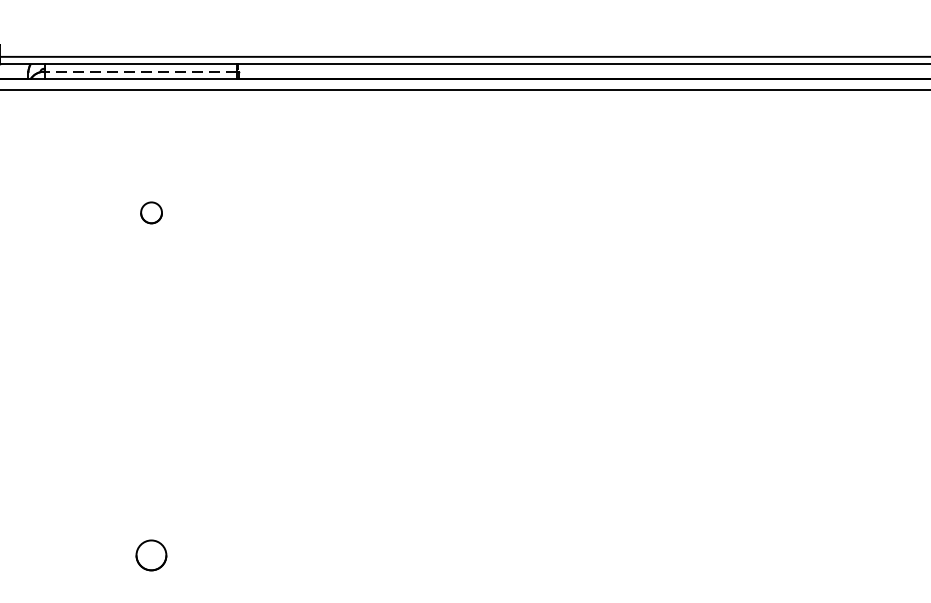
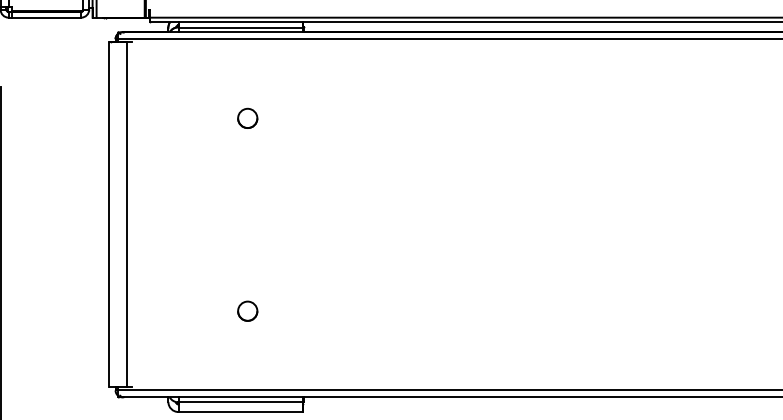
line: (140, 72) -> (240, 27), dashed -> solid
circle: (151, 211) -> (247, 117), size x1.43
circle: (151, 554) -> (247, 310), moved

